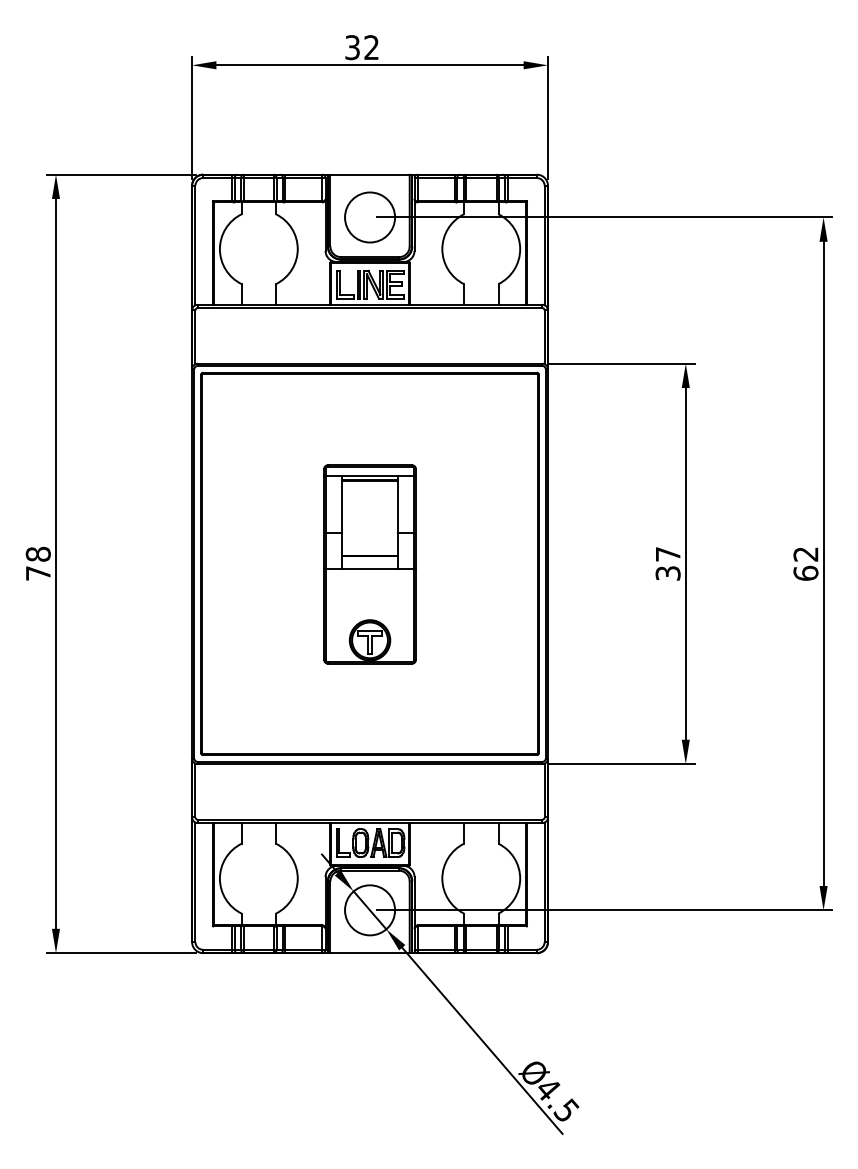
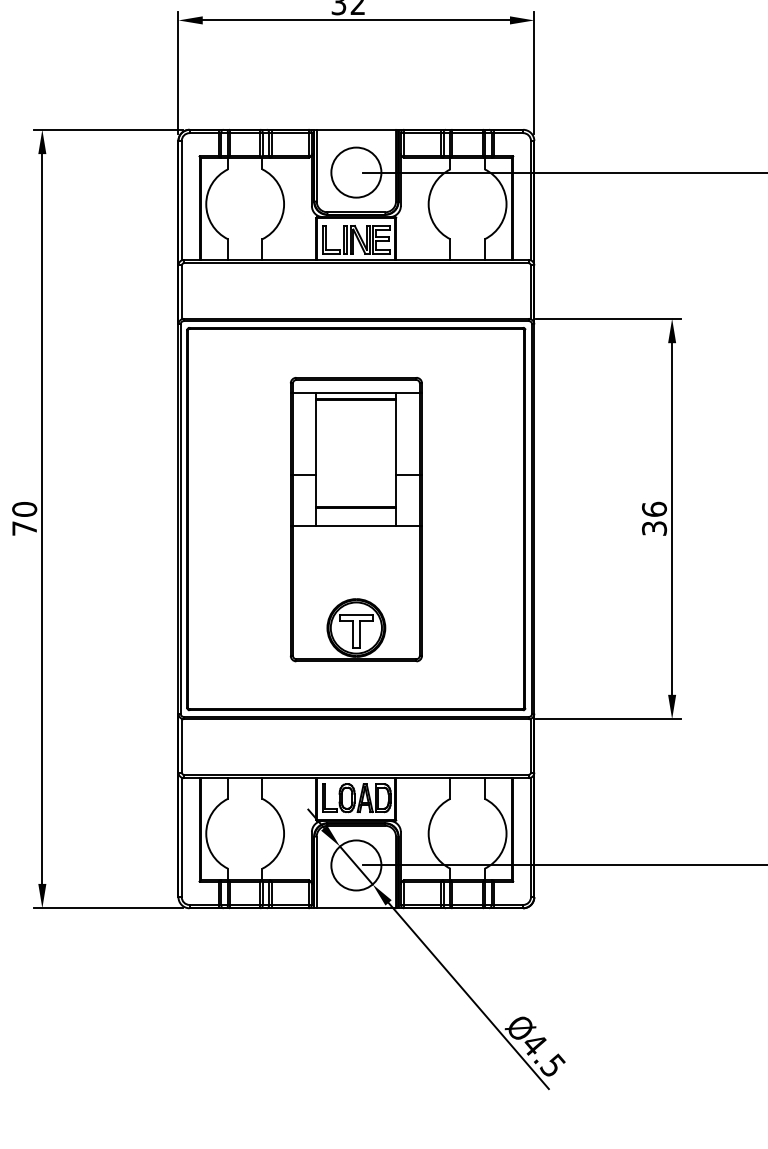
text: (38, 553) -> (24, 508), 78 -> 70
text: (667, 553) -> (653, 508), 37 -> 36
part: (369, 564) -> (355, 519), size x1.43

